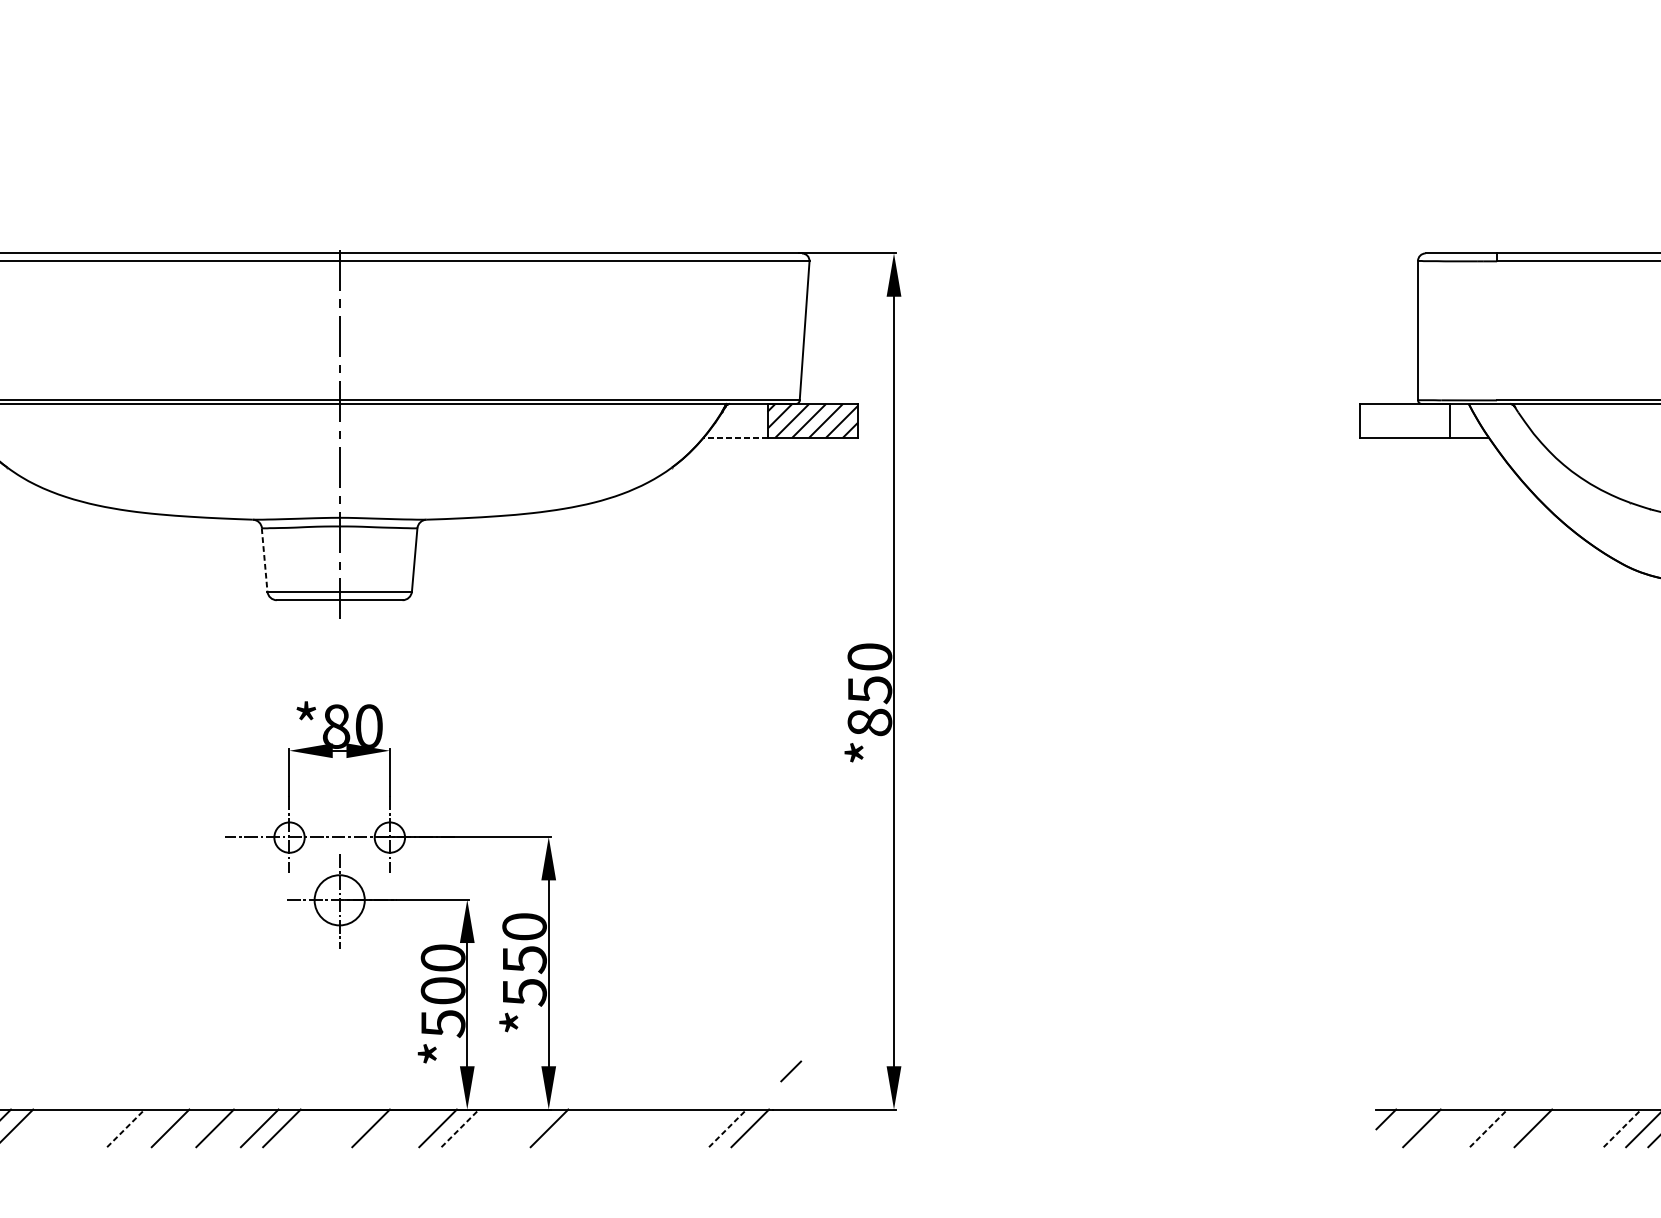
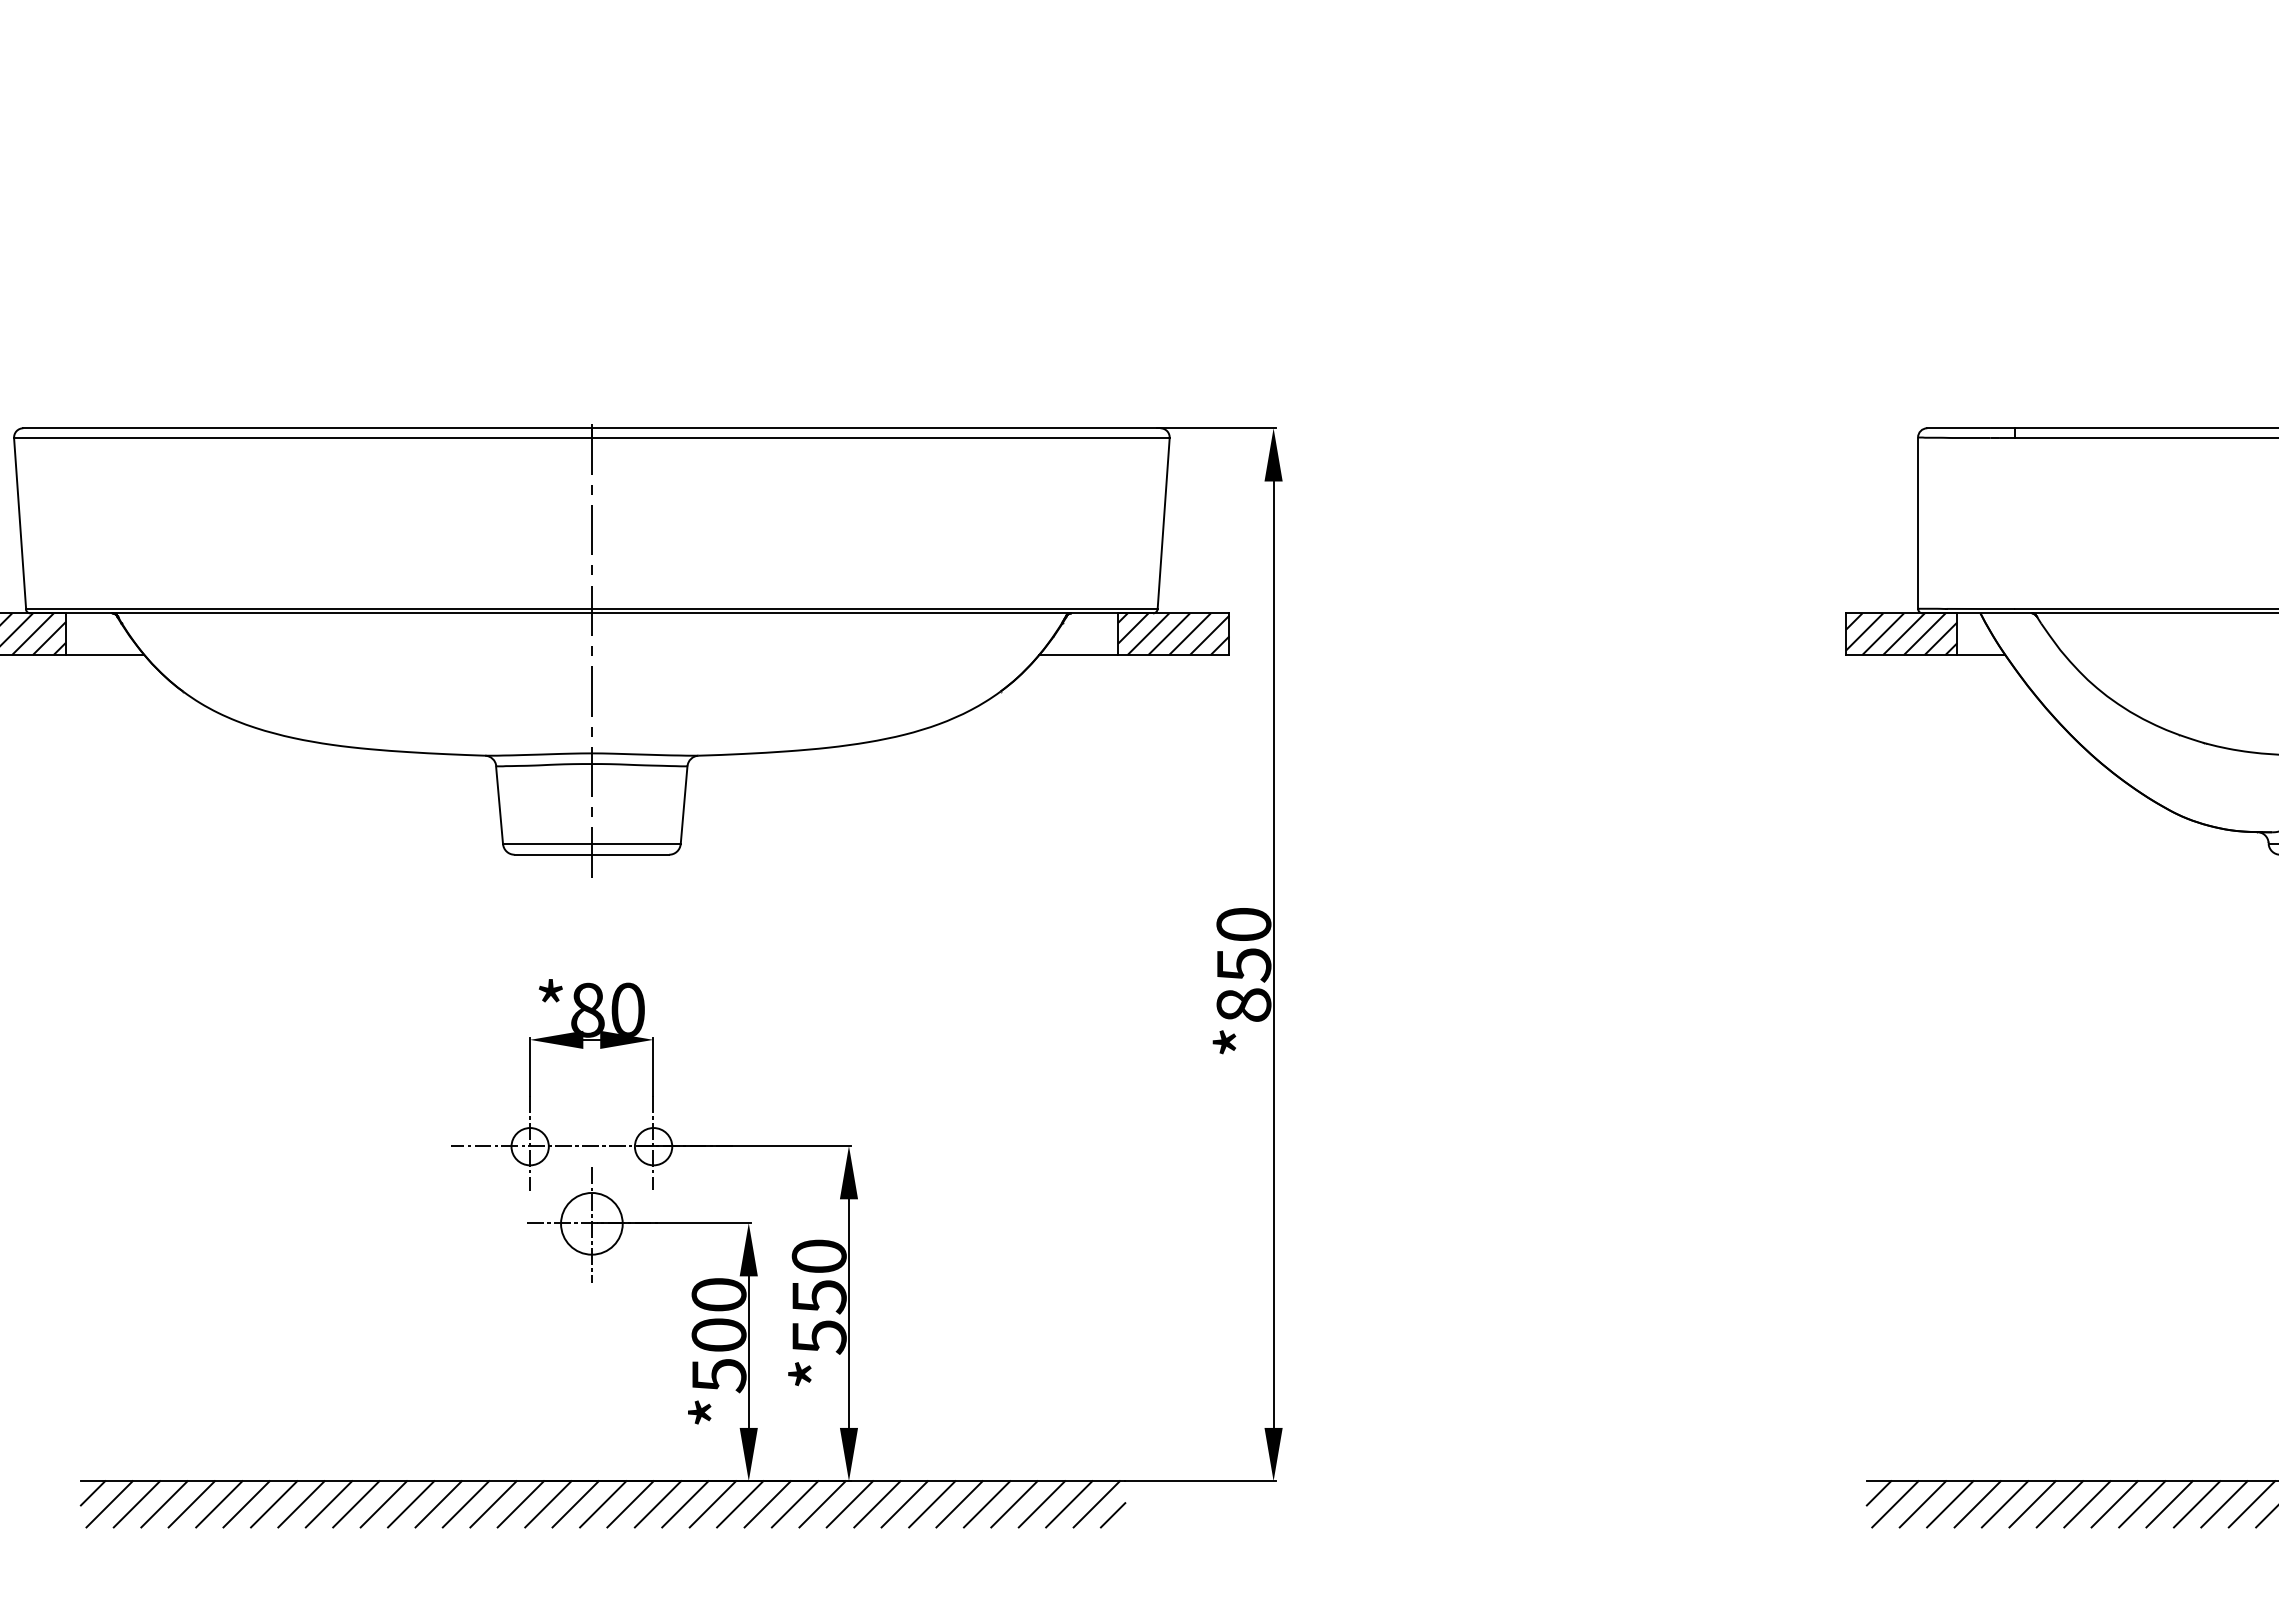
hatch: (1404, 421) -> (1901, 634), added
line: (735, 438) -> (1078, 655), dashed -> solid
line: (264, 560) -> (499, 805), dashed -> solid
line: (790, 1071) -> (1112, 1515), moved
line: (36, 1128) -> (219, 1504), added
line: (58, 1128) -> (246, 1504), added
line: (81, 1128) -> (274, 1504), added
line: (103, 1128) -> (301, 1504), added
line: (126, 1128) -> (329, 1504), dashed -> solid
line: (148, 1128) -> (356, 1504), added
line: (193, 1128) -> (411, 1504), added
line: (236, 1128) -> (465, 1504), added
line: (304, 1128) -> (548, 1504), added
line: (326, 1128) -> (575, 1504), added
line: (349, 1128) -> (603, 1504), added
line: (393, 1128) -> (657, 1504), added
line: (415, 1128) -> (685, 1504), added
line: (460, 1128) -> (740, 1504), dashed -> solid
line: (482, 1128) -> (767, 1504), added
line: (504, 1128) -> (794, 1504), added
line: (527, 1128) -> (822, 1504), added
line: (571, 1128) -> (877, 1504), added
line: (593, 1128) -> (904, 1504), added
line: (616, 1128) -> (932, 1504), added
line: (638, 1128) -> (959, 1504), added
line: (660, 1128) -> (986, 1504), added
line: (683, 1128) -> (1014, 1504), added
line: (705, 1128) -> (1041, 1504), added
line: (728, 1128) -> (1069, 1504), dashed -> solid
line: (1399, 1128) -> (1895, 1504), added
line: (1444, 1128) -> (1950, 1504), added
line: (1466, 1128) -> (1977, 1504), added
line: (1489, 1128) -> (2005, 1504), dashed -> solid
line: (1511, 1128) -> (2032, 1504), added
line: (1555, 1128) -> (2087, 1504), added
line: (1577, 1128) -> (2114, 1504), added
line: (1600, 1128) -> (2142, 1504), added
line: (1622, 1128) -> (2169, 1504), dashed -> solid

